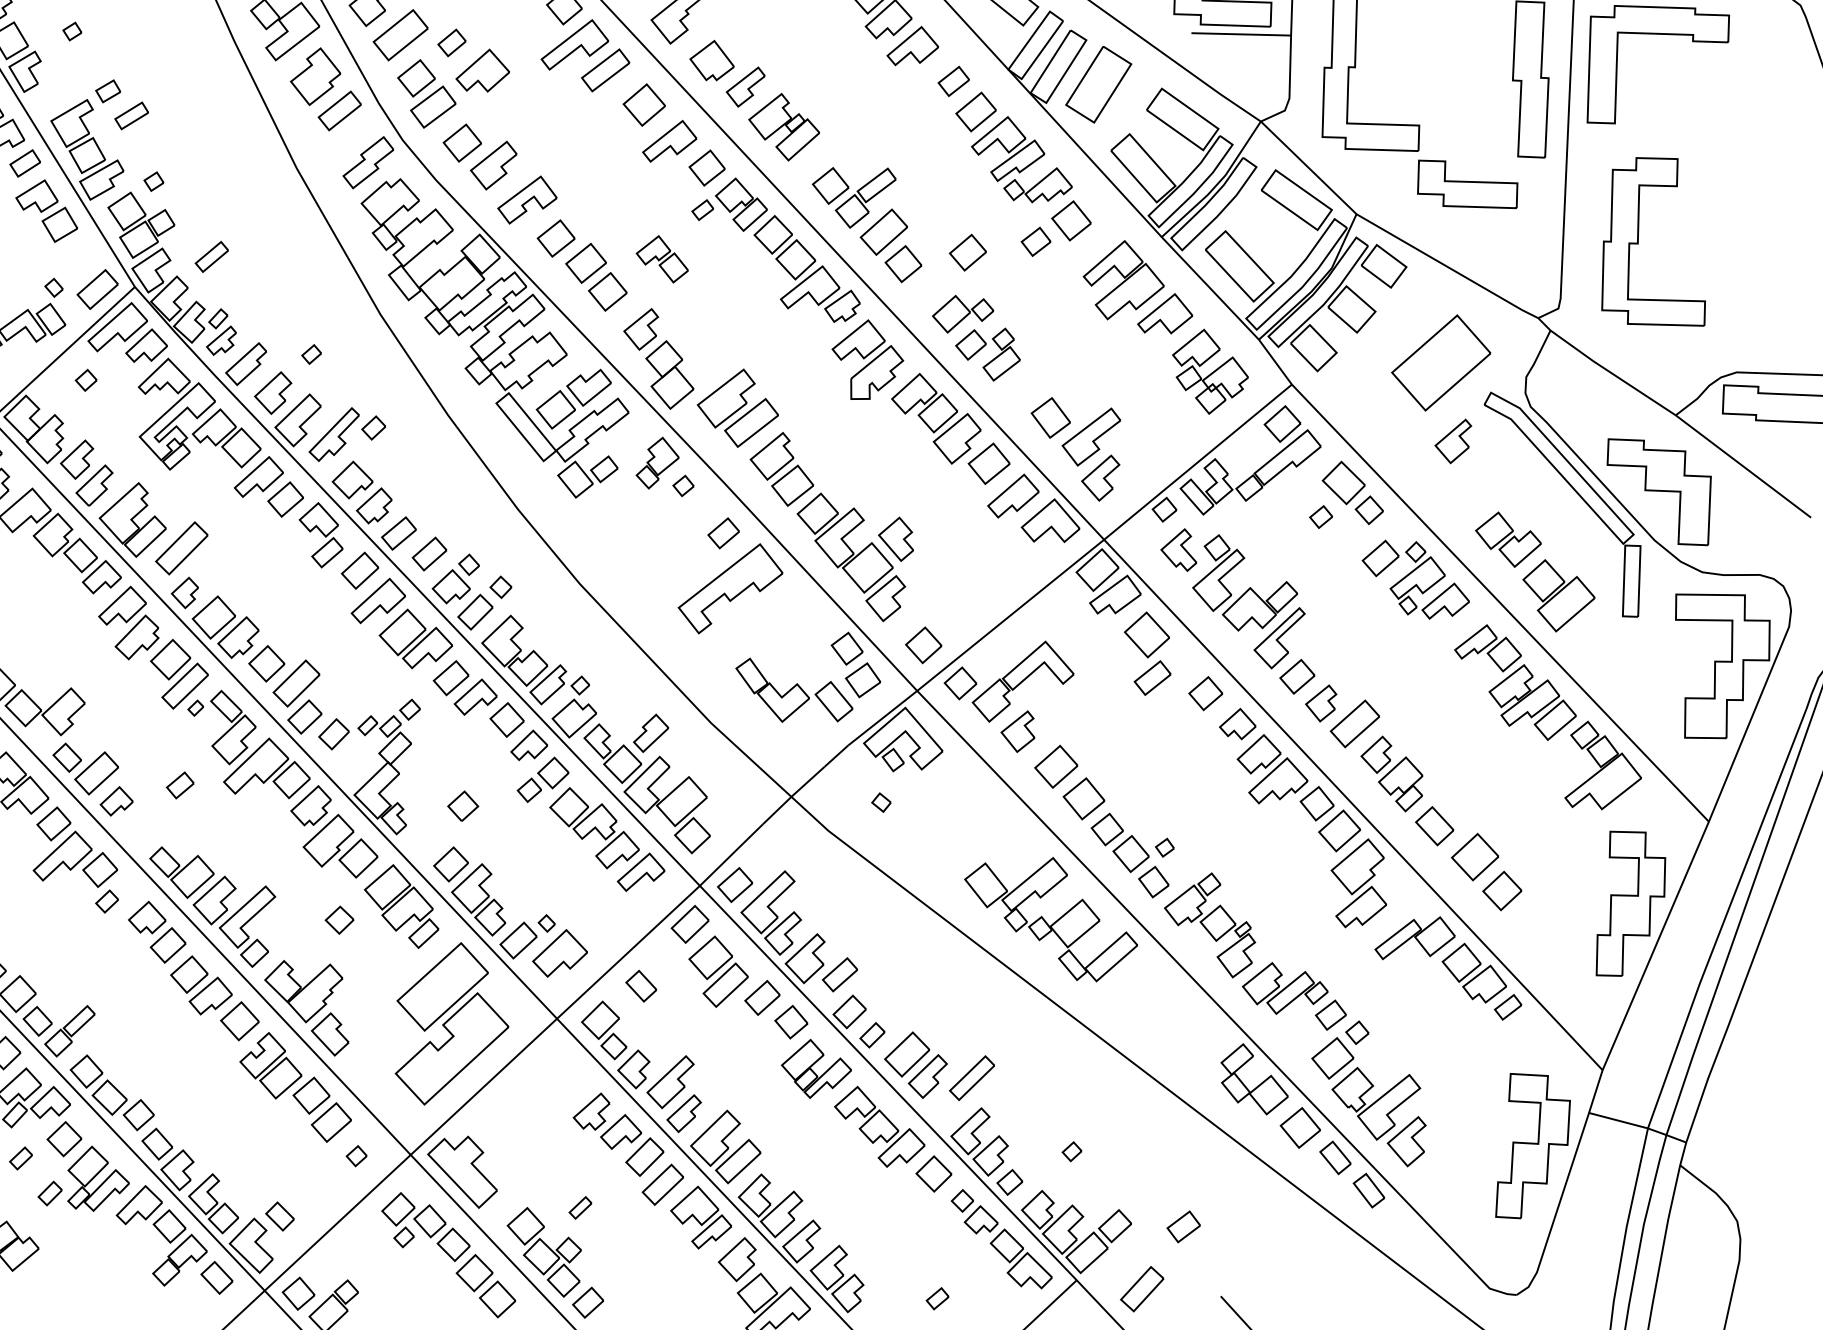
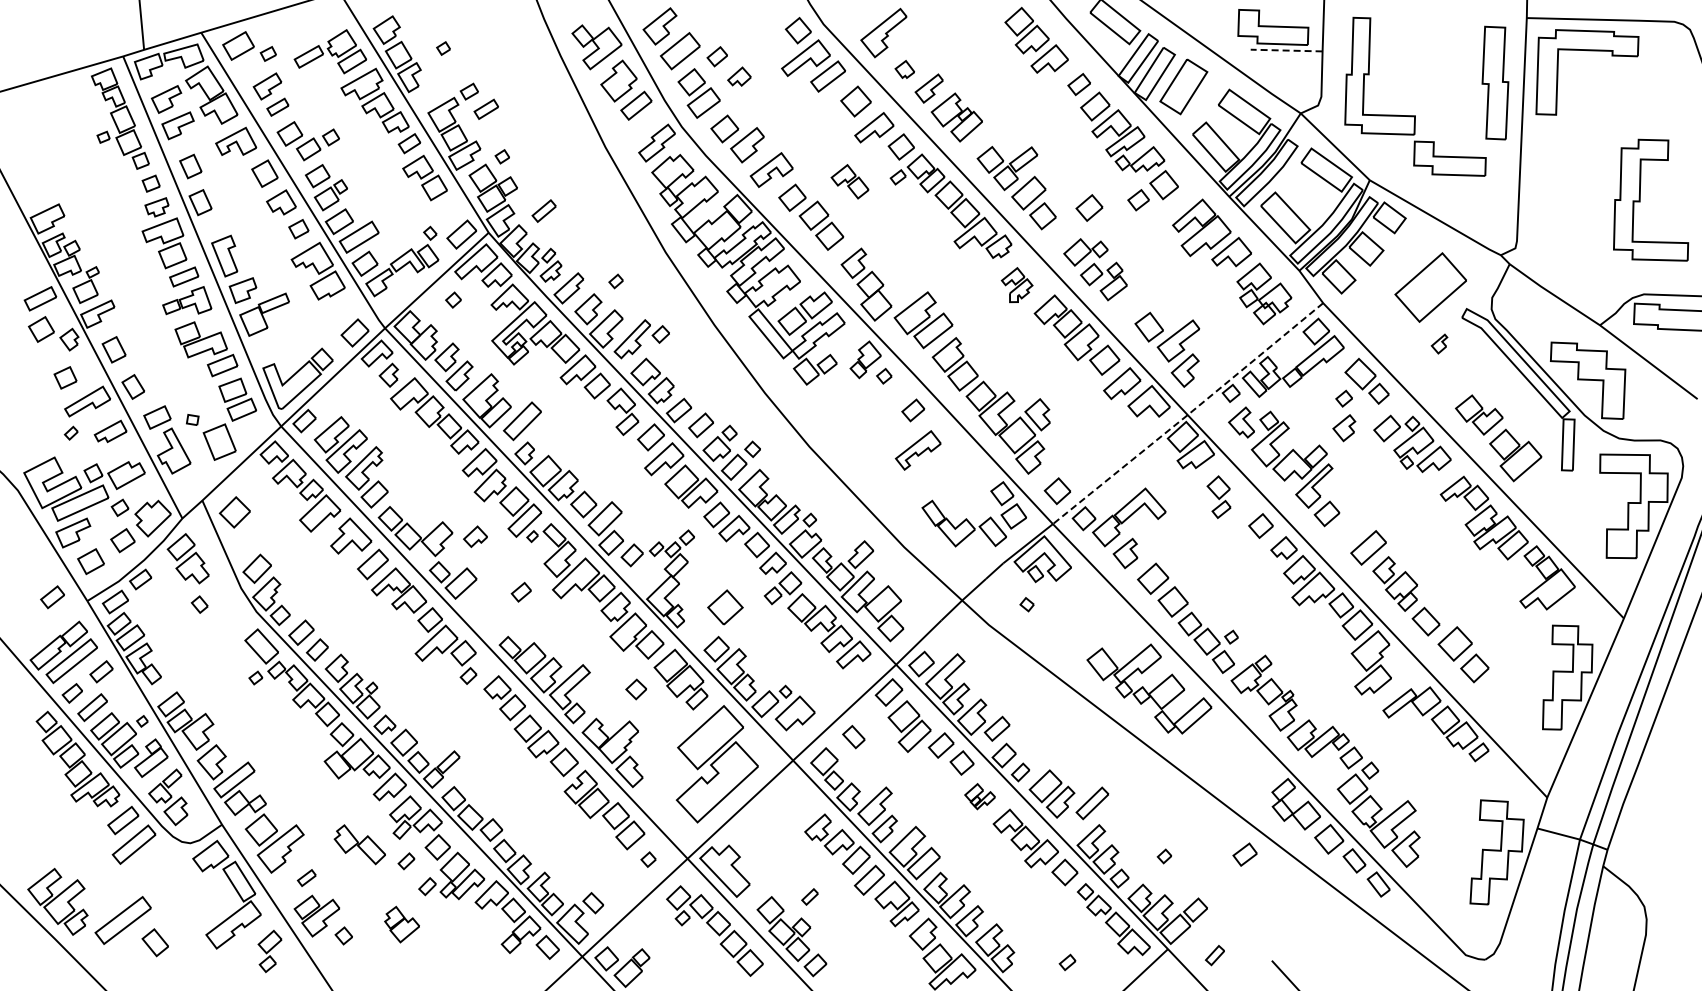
line: (1241, 34) -> (1286, 50), solid -> dashed
part: (711, 60) -> (904, 69), size x0.6
part: (482, 70) -> (739, 76), size x0.6
part: (1638, 240) -> (1640, 199), moved
part: (661, 258) -> (849, 181), moved
part: (866, 358) -> (1016, 284), size x0.6
part: (1453, 440) -> (1439, 343), size x0.6
line: (1103, 540) -> (1187, 415), solid -> dashed
part: (730, 588) -> (918, 450), size x0.6
part: (1146, 652) -> (1218, 496), size x0.7
part: (1321, 703) -> (1344, 428), moved
part: (116, 801) -> (475, 536), moved
part: (463, 805) -> (725, 606), size x1.6
part: (815, 1068) -> (979, 796), size x0.6
part: (1182, 1226) -> (1244, 854), moved
part: (1141, 1289) -> (1214, 955), size x0.6

